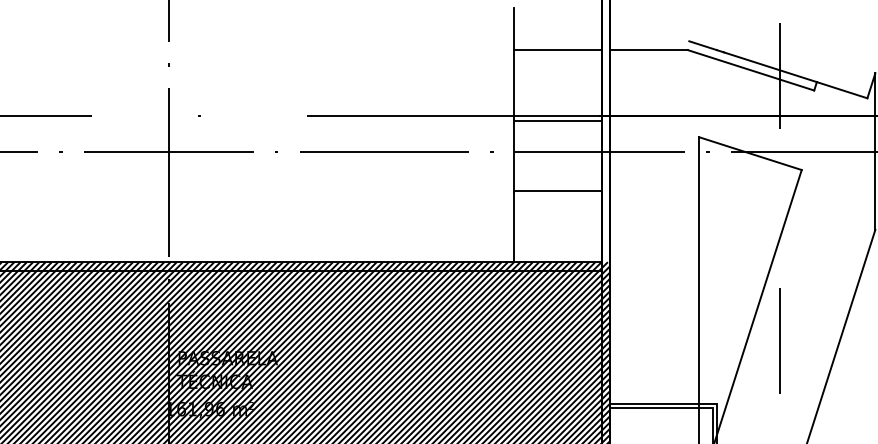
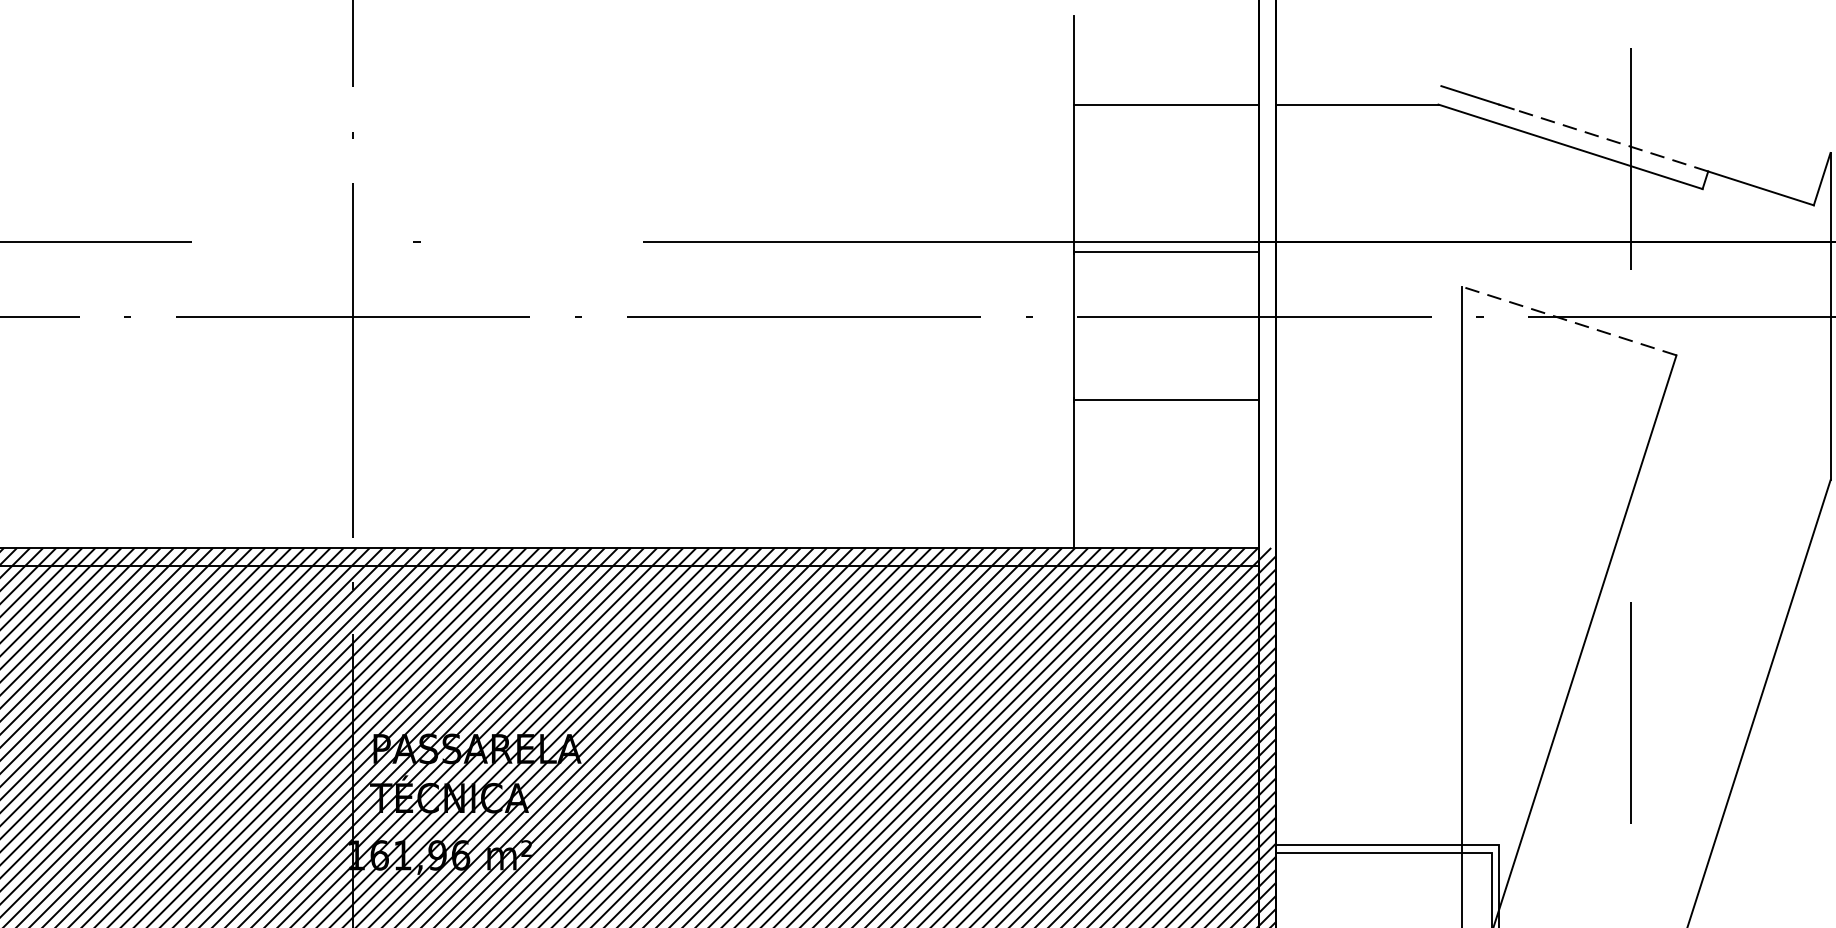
line: (770, 67) -> (1611, 140), solid -> dashed
line: (750, 153) -> (1569, 320), solid -> dashed

